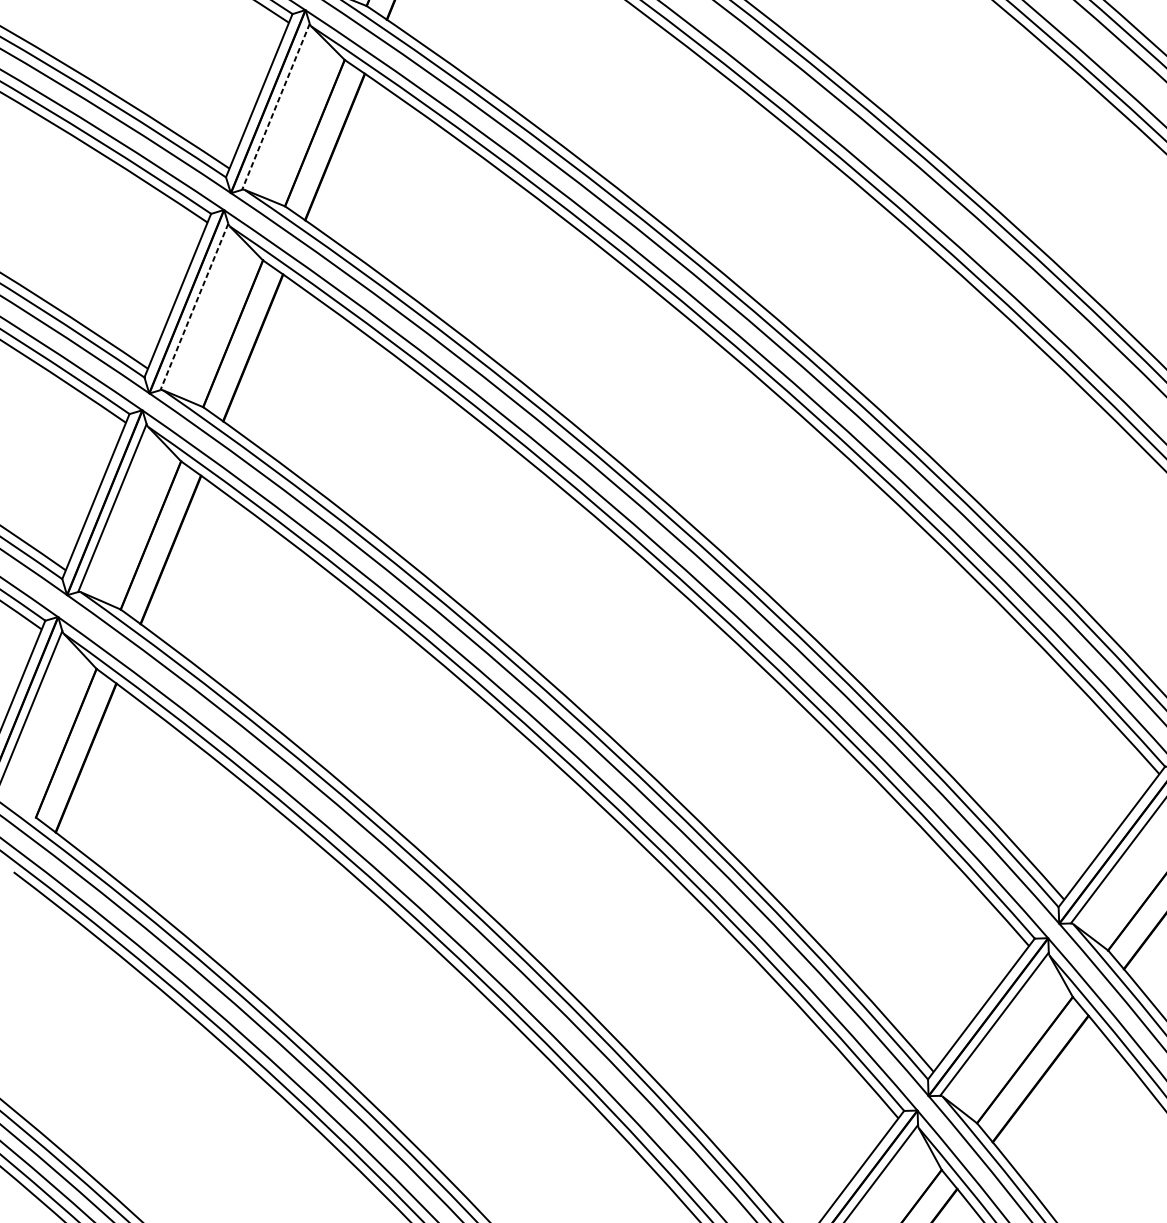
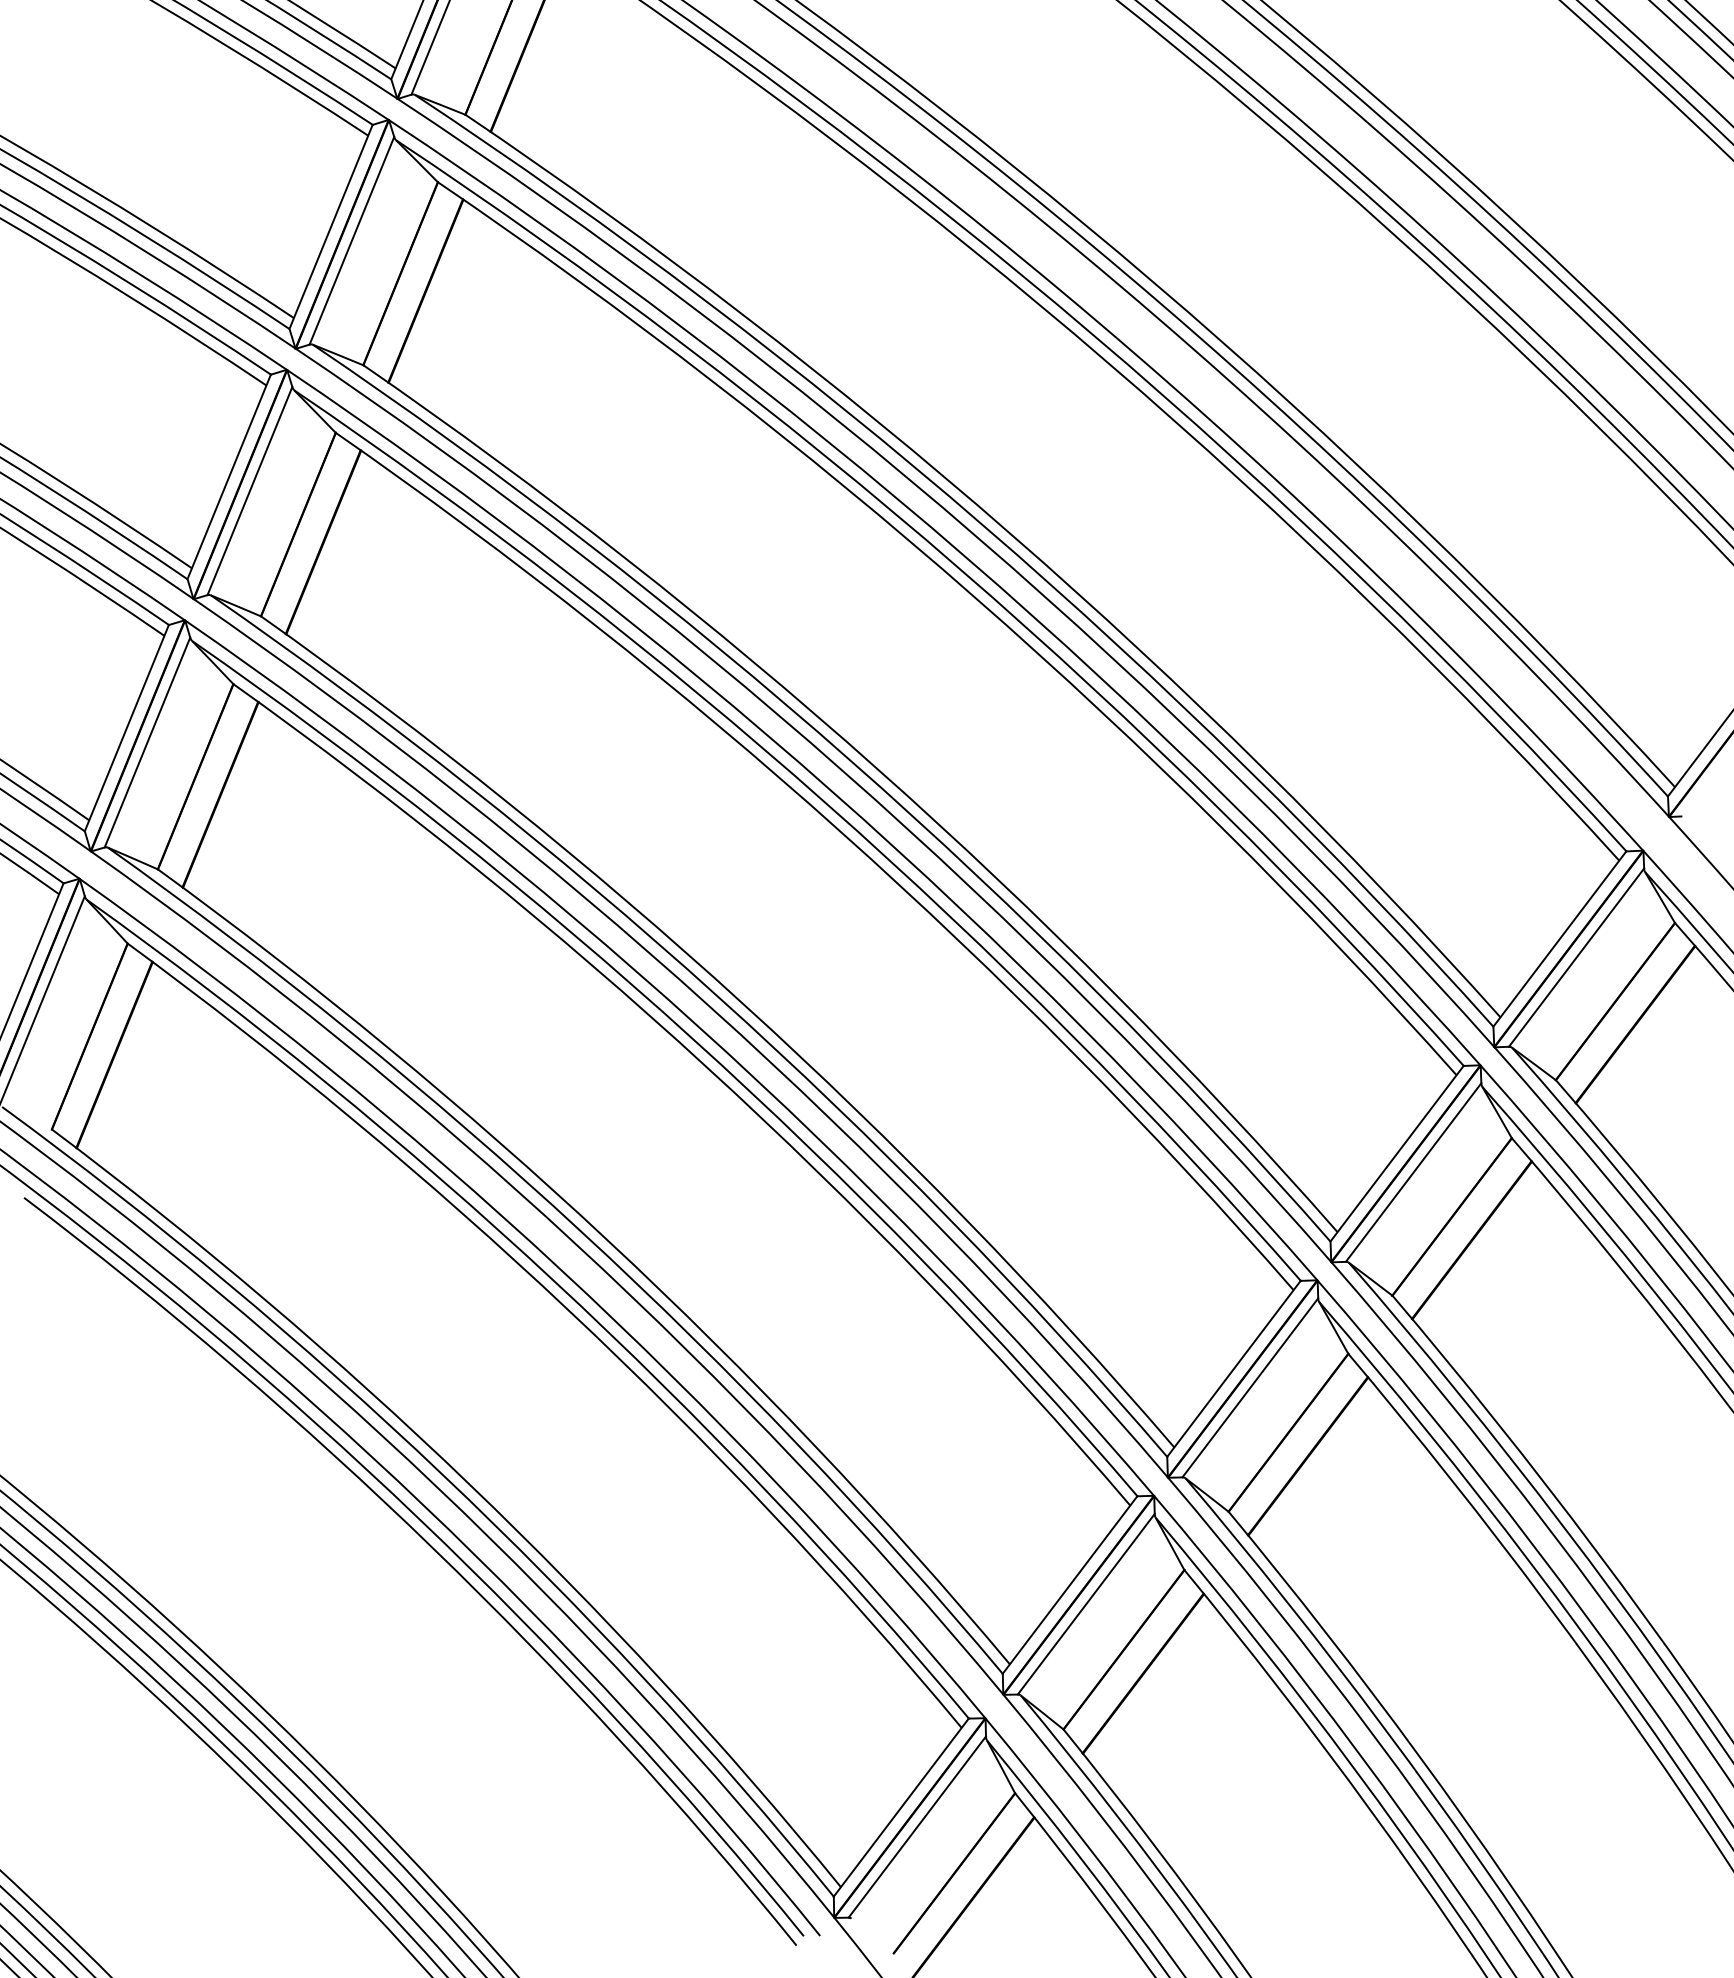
line: (275, 107) -> (351, 241), dashed -> solid
line: (194, 307) -> (249, 491), dashed -> solid

